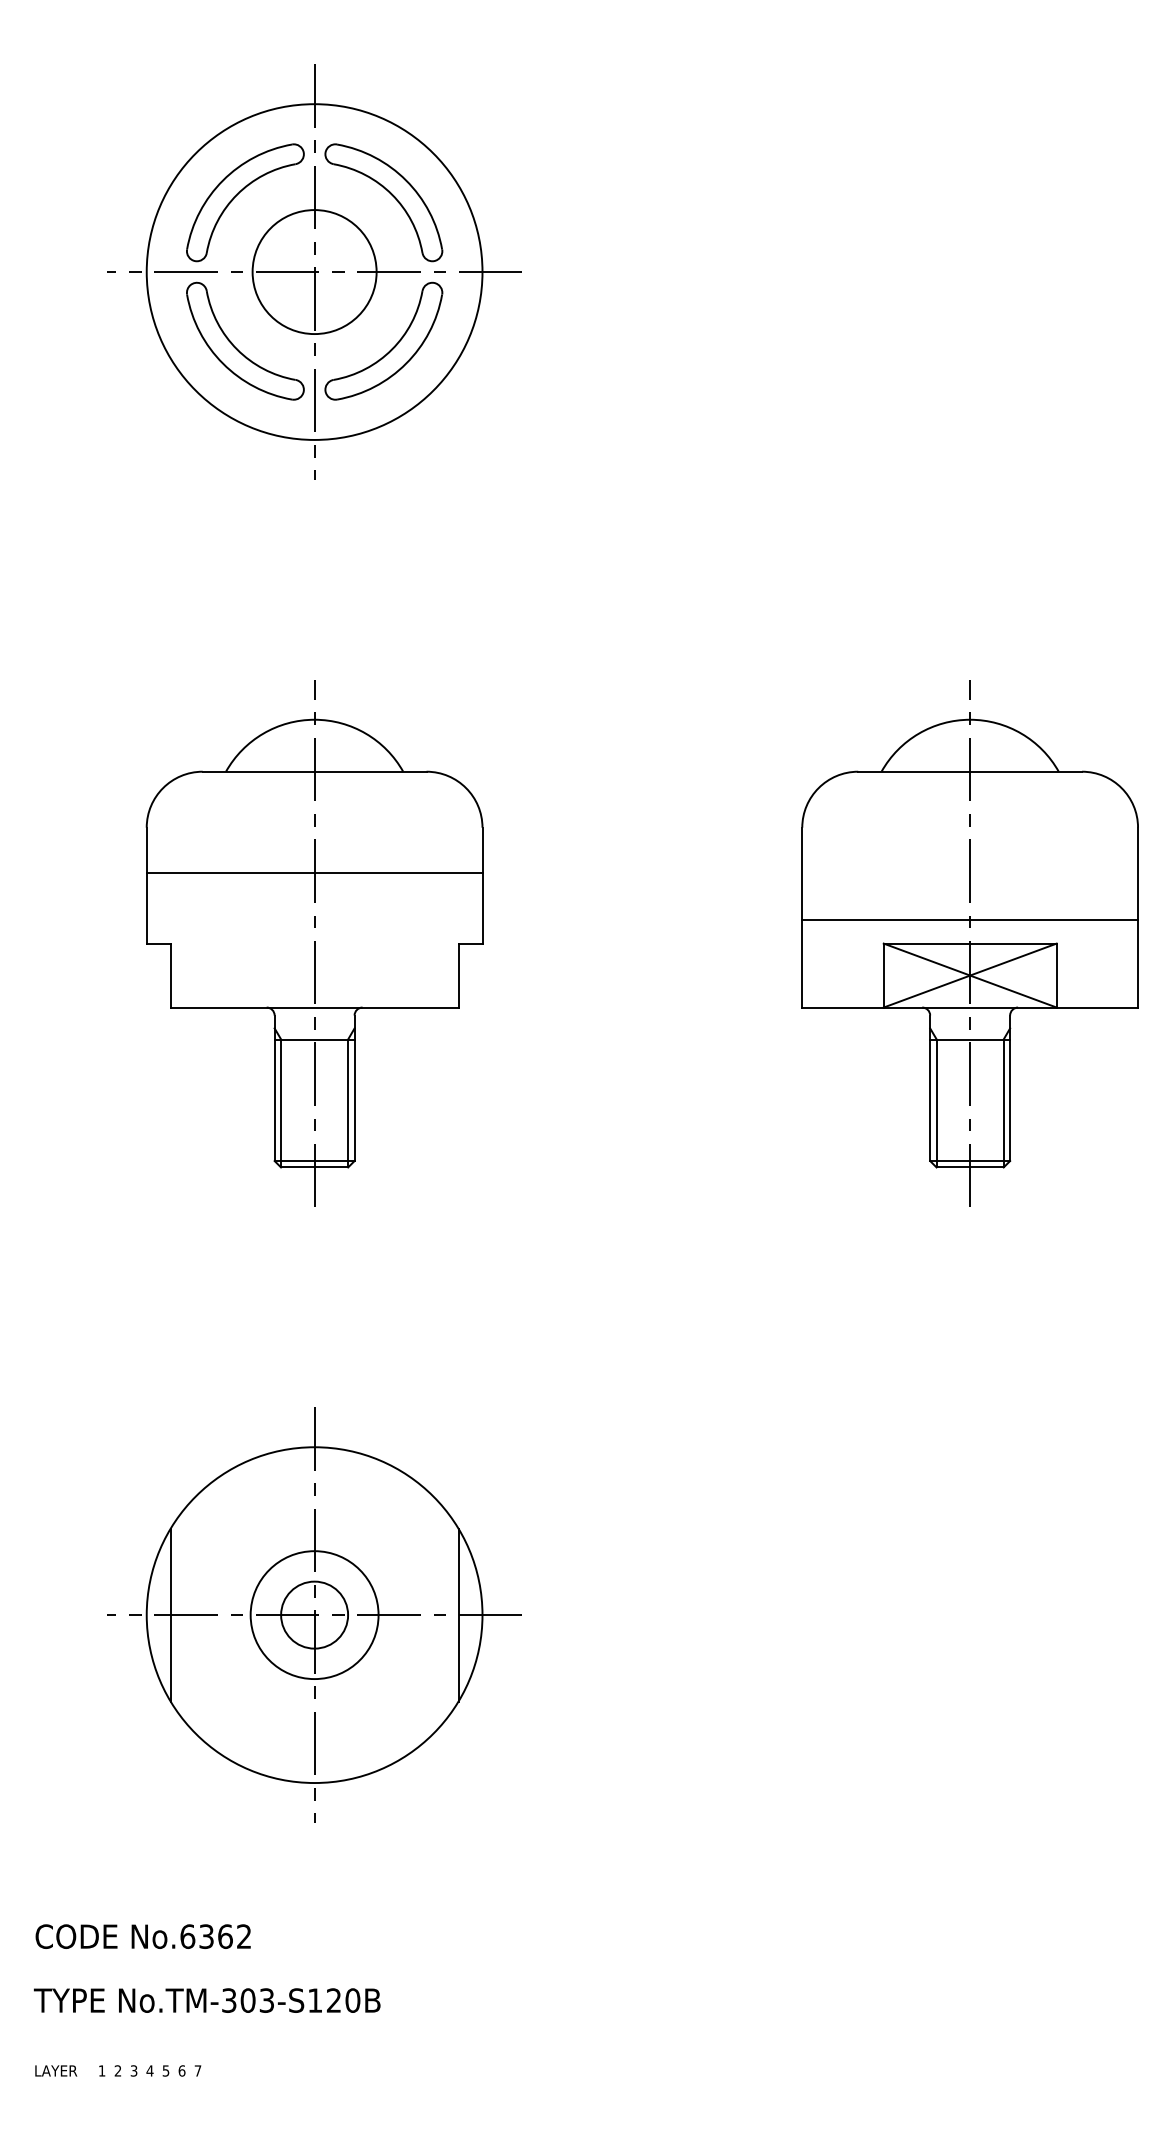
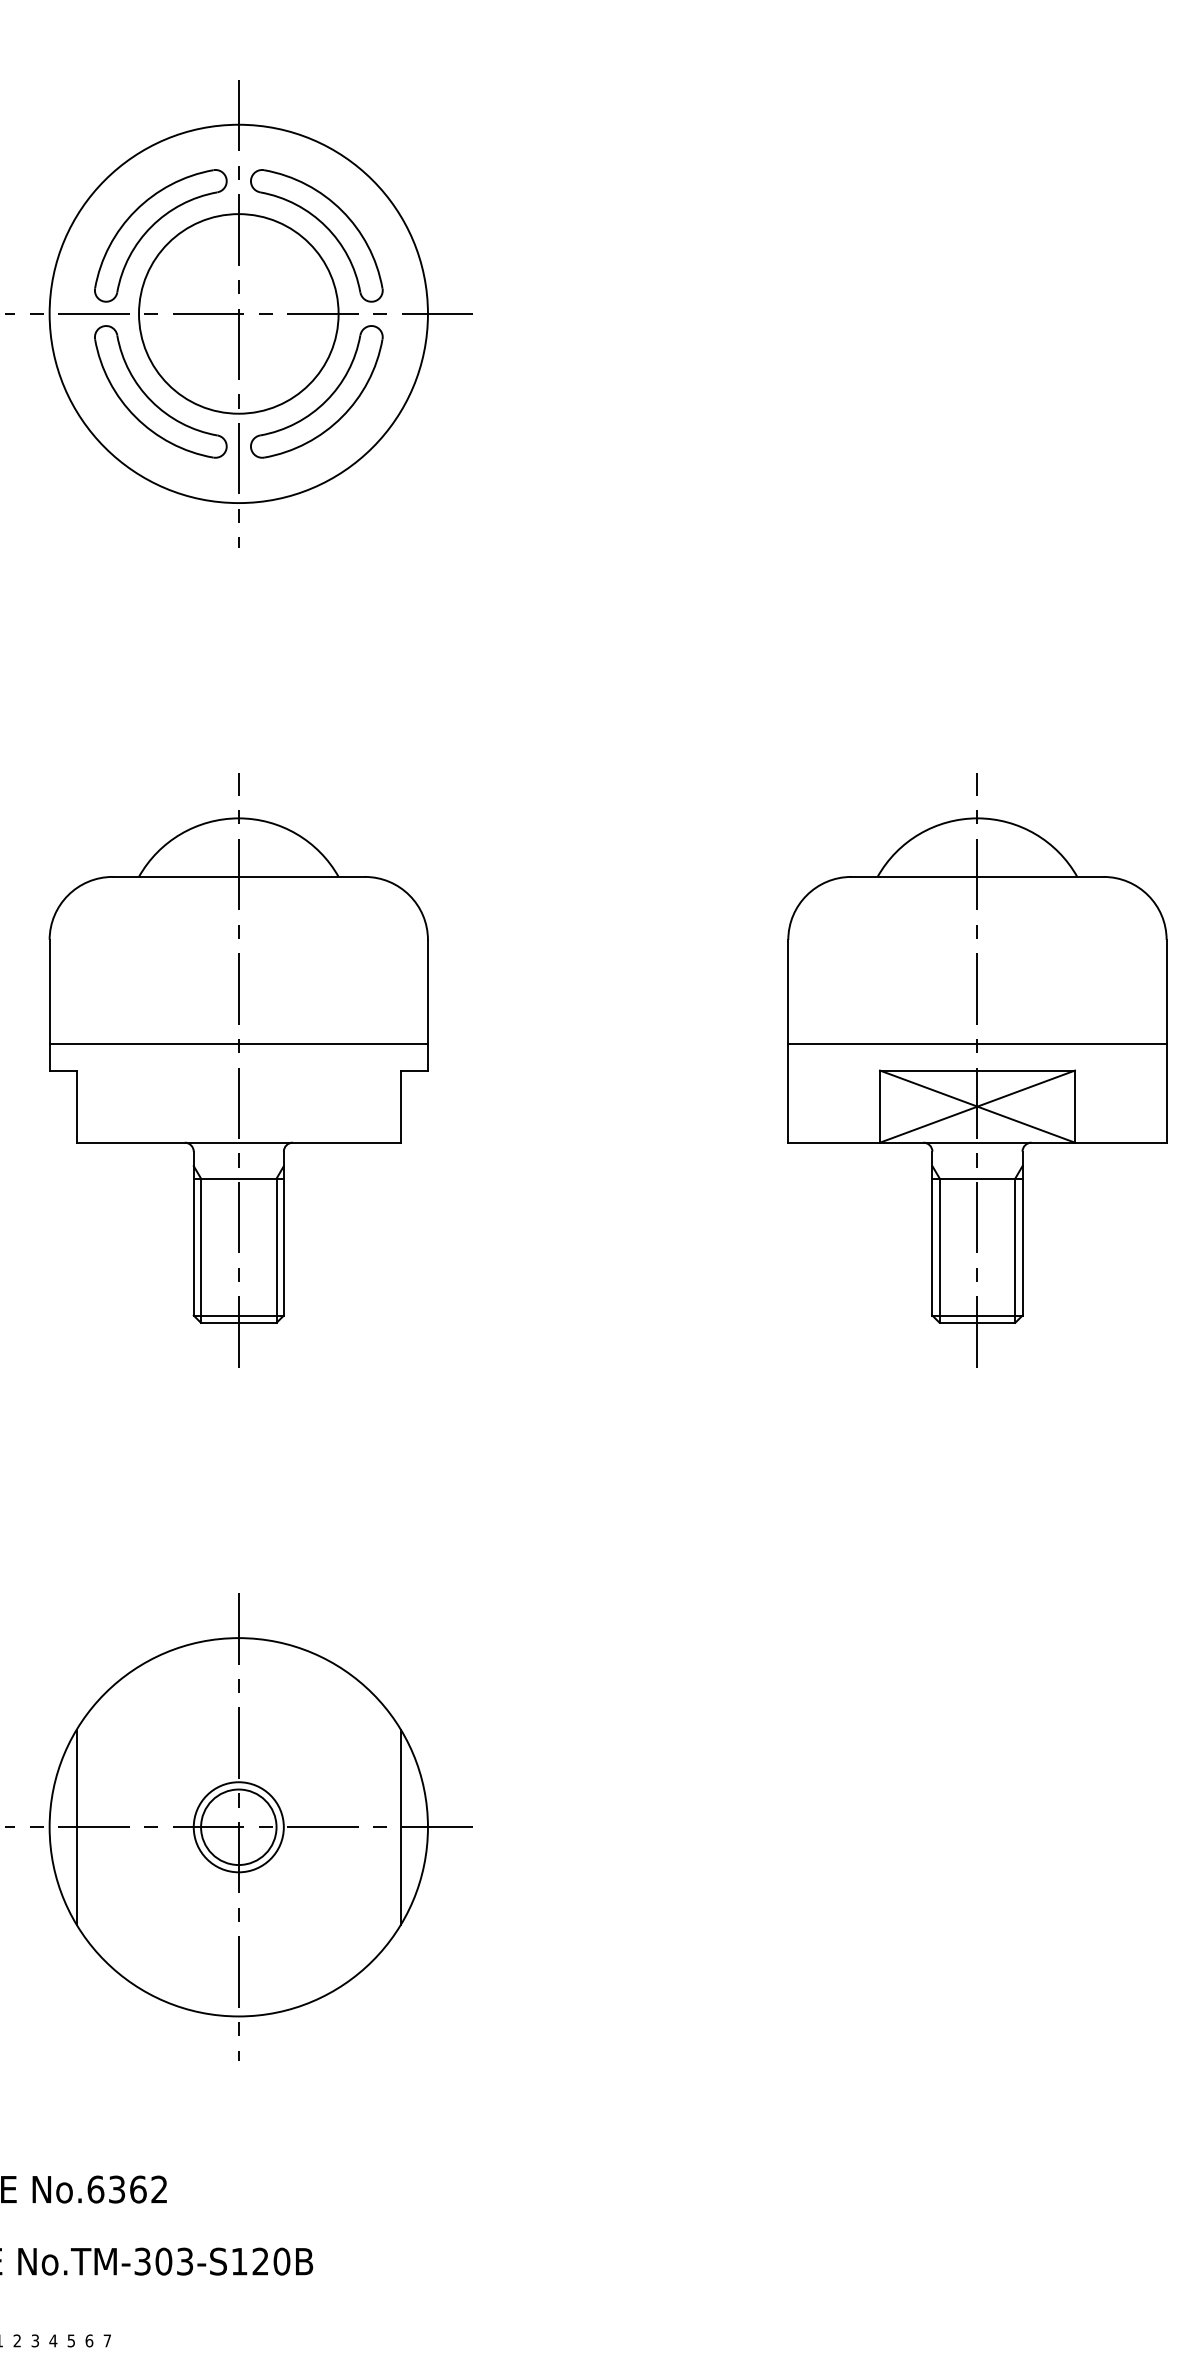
circle: (314, 271) -> (238, 313), size x1.43
line: (314, 872) -> (238, 1043), moved
circle: (314, 1615) -> (238, 1827), size x0.62

